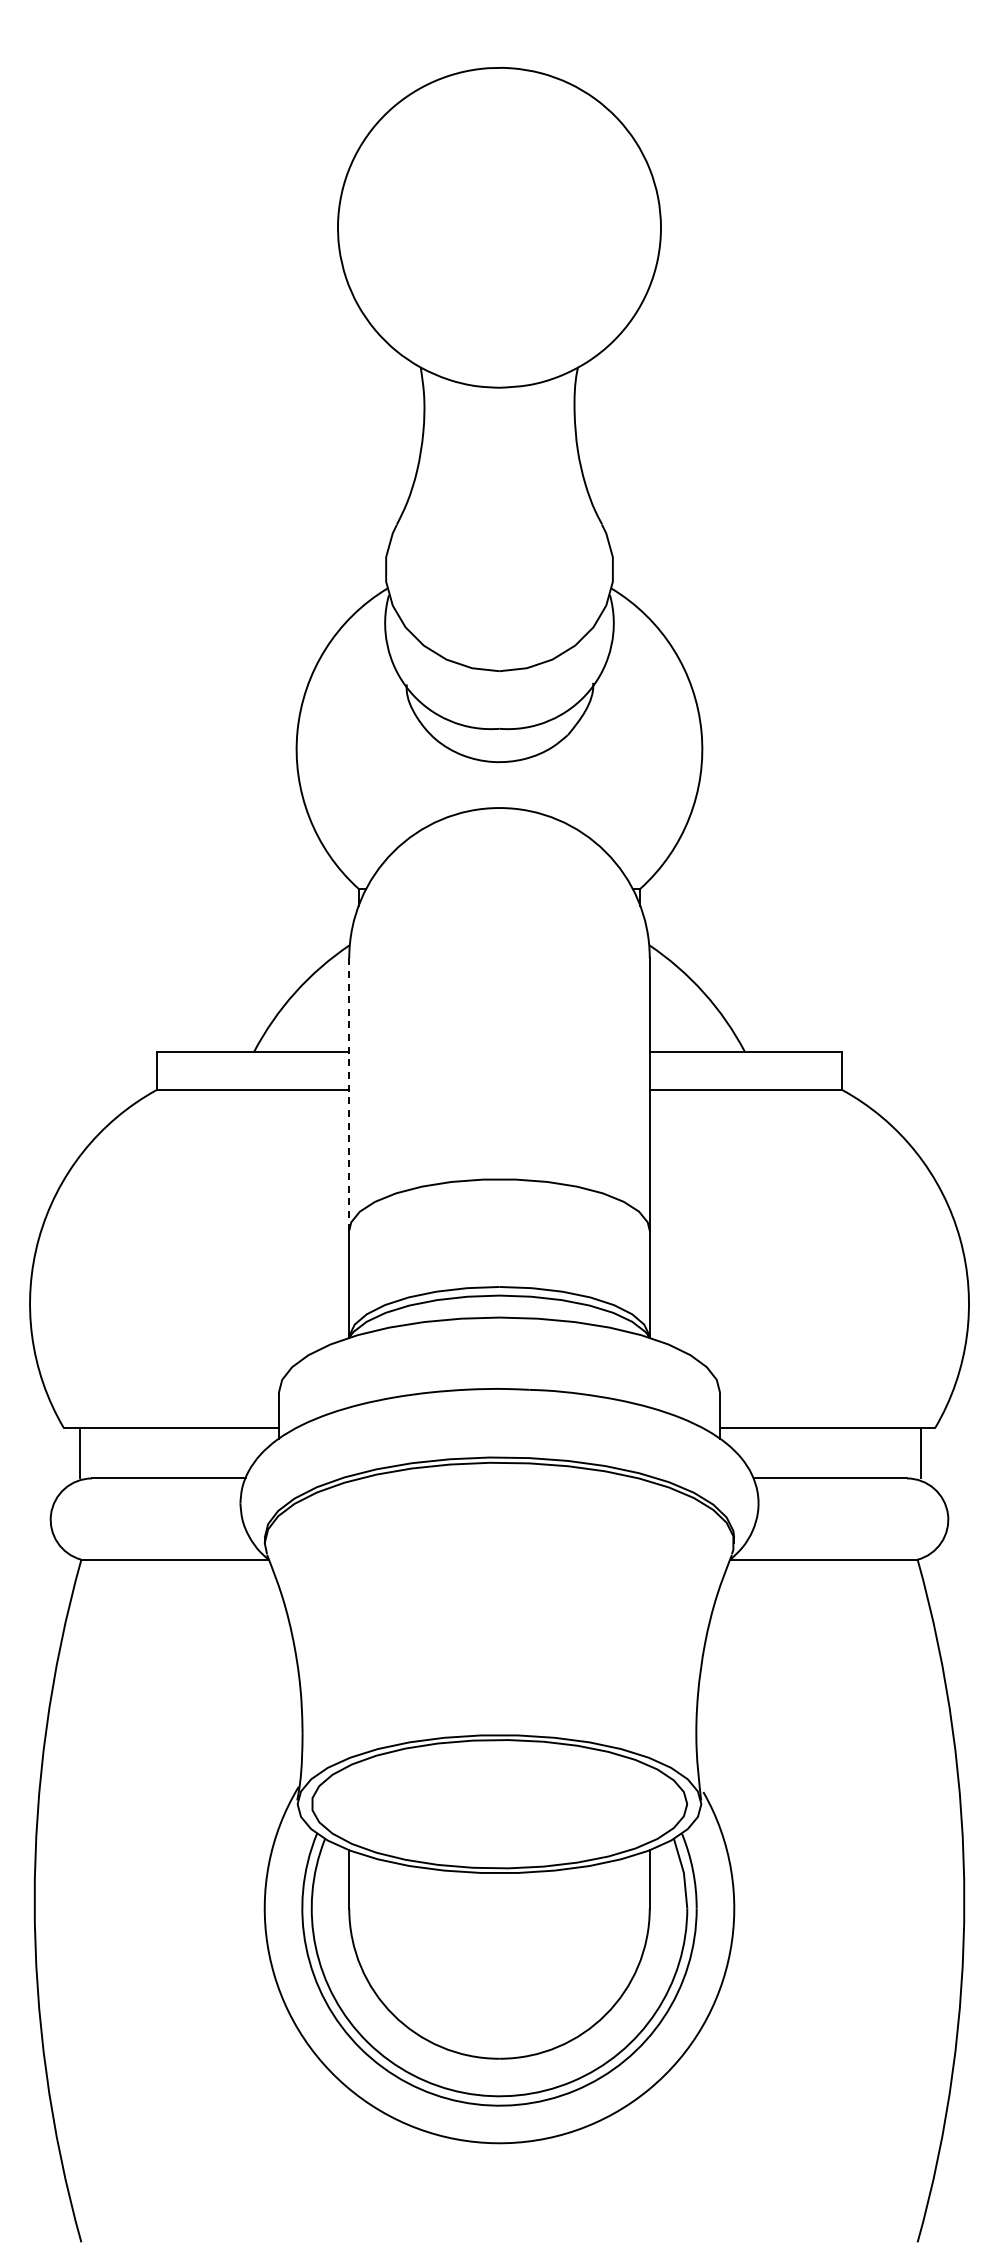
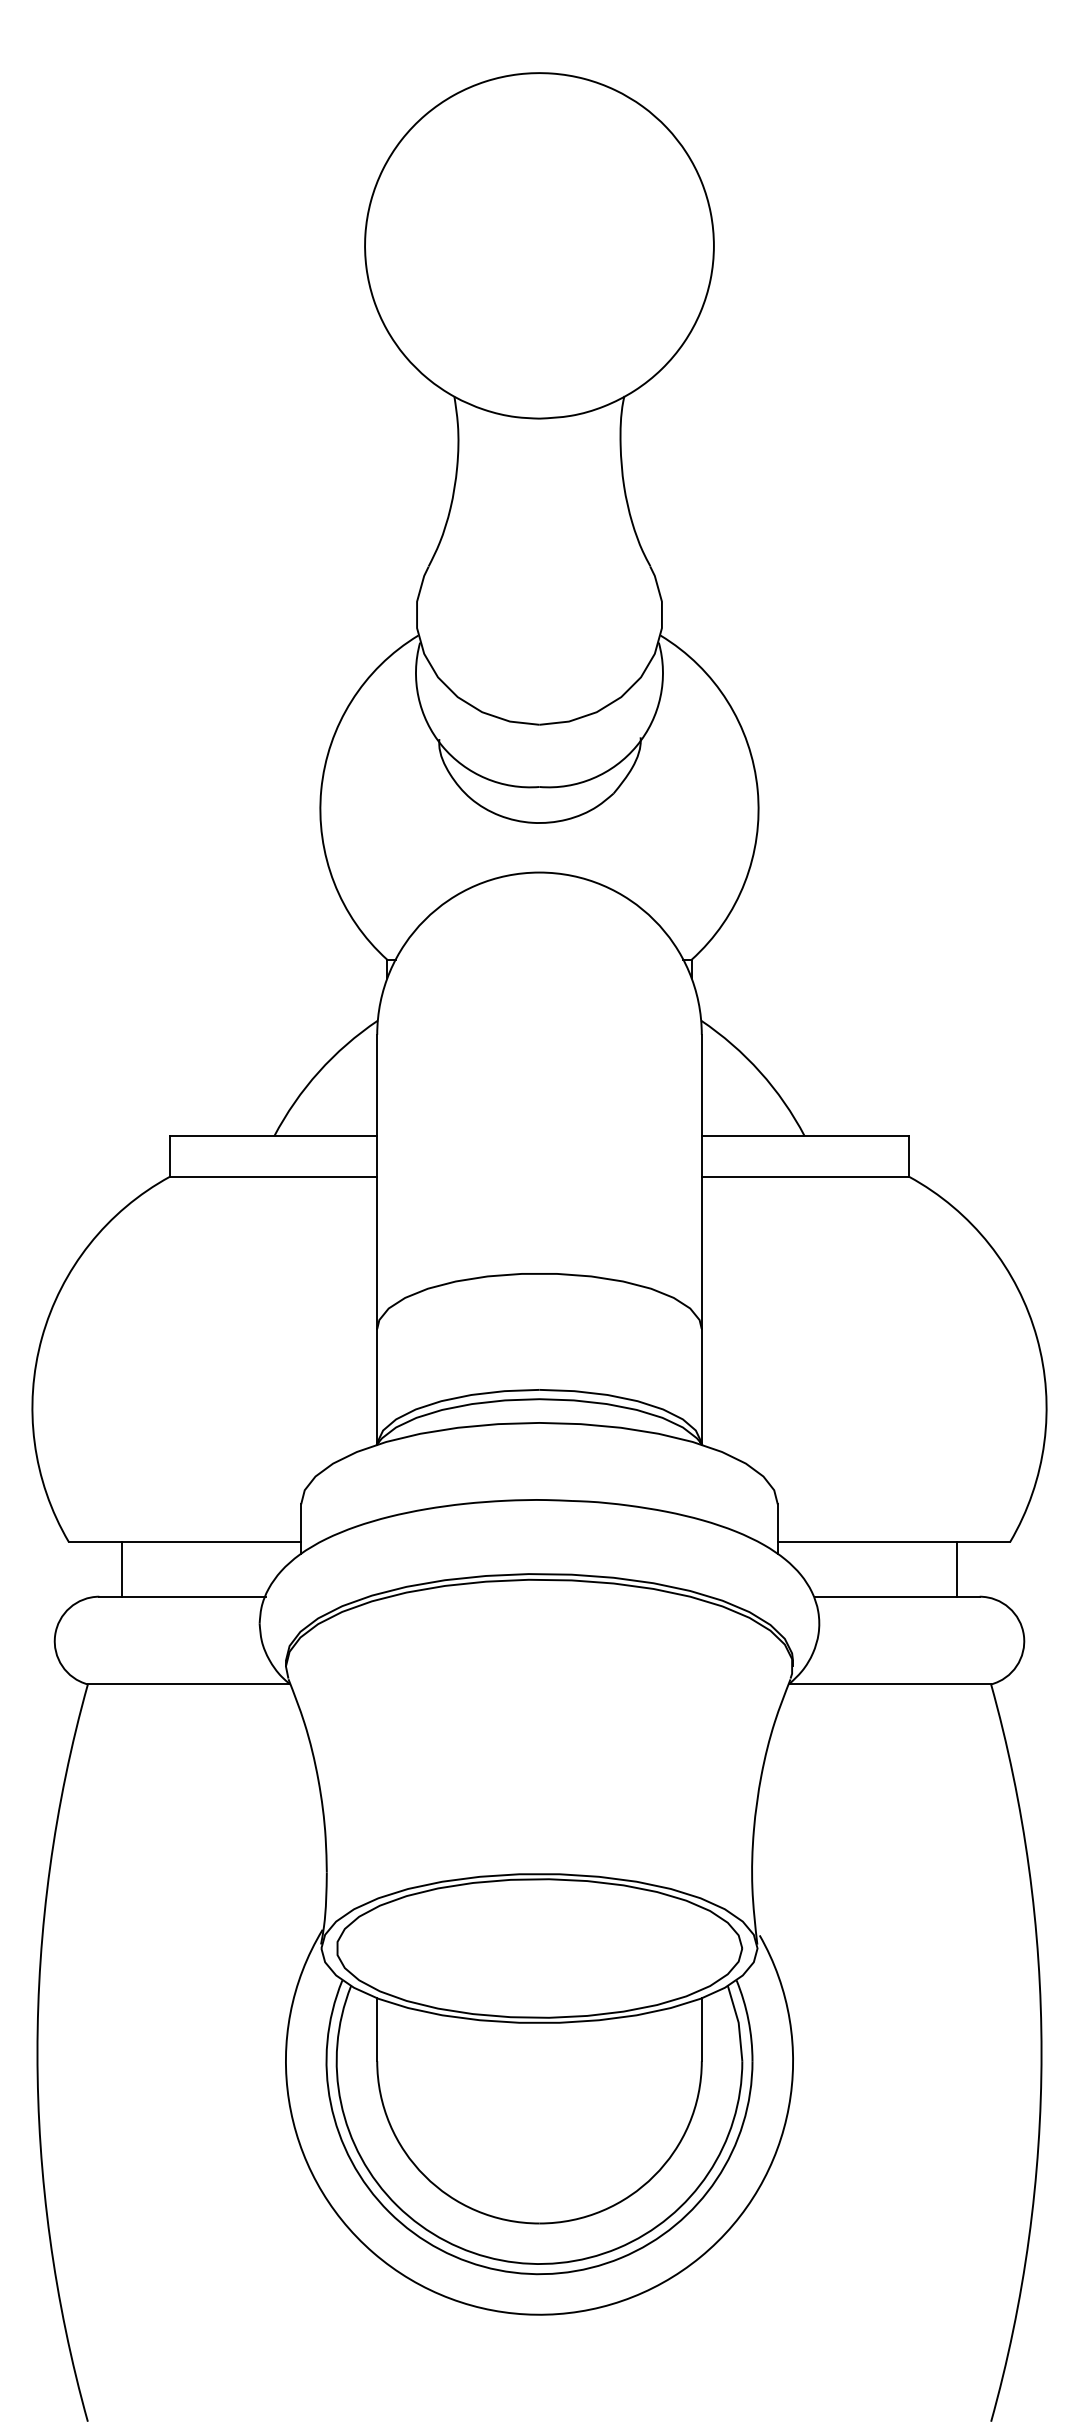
line: (349, 1094) -> (377, 1181), dashed -> solid
line: (79, 1452) -> (121, 1568), moved
line: (921, 1452) -> (957, 1568), moved

